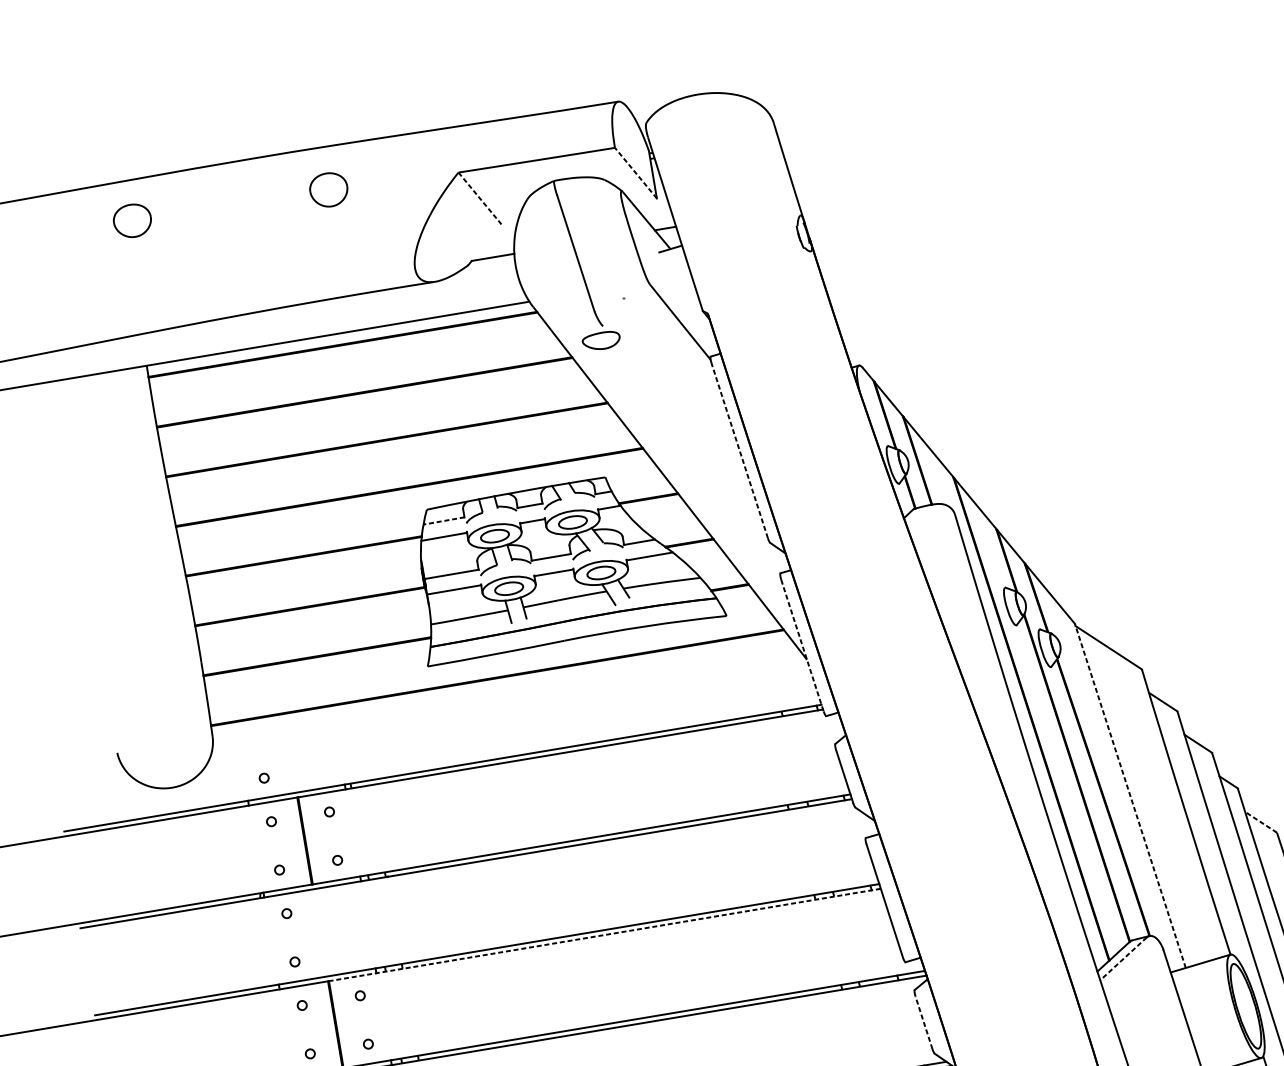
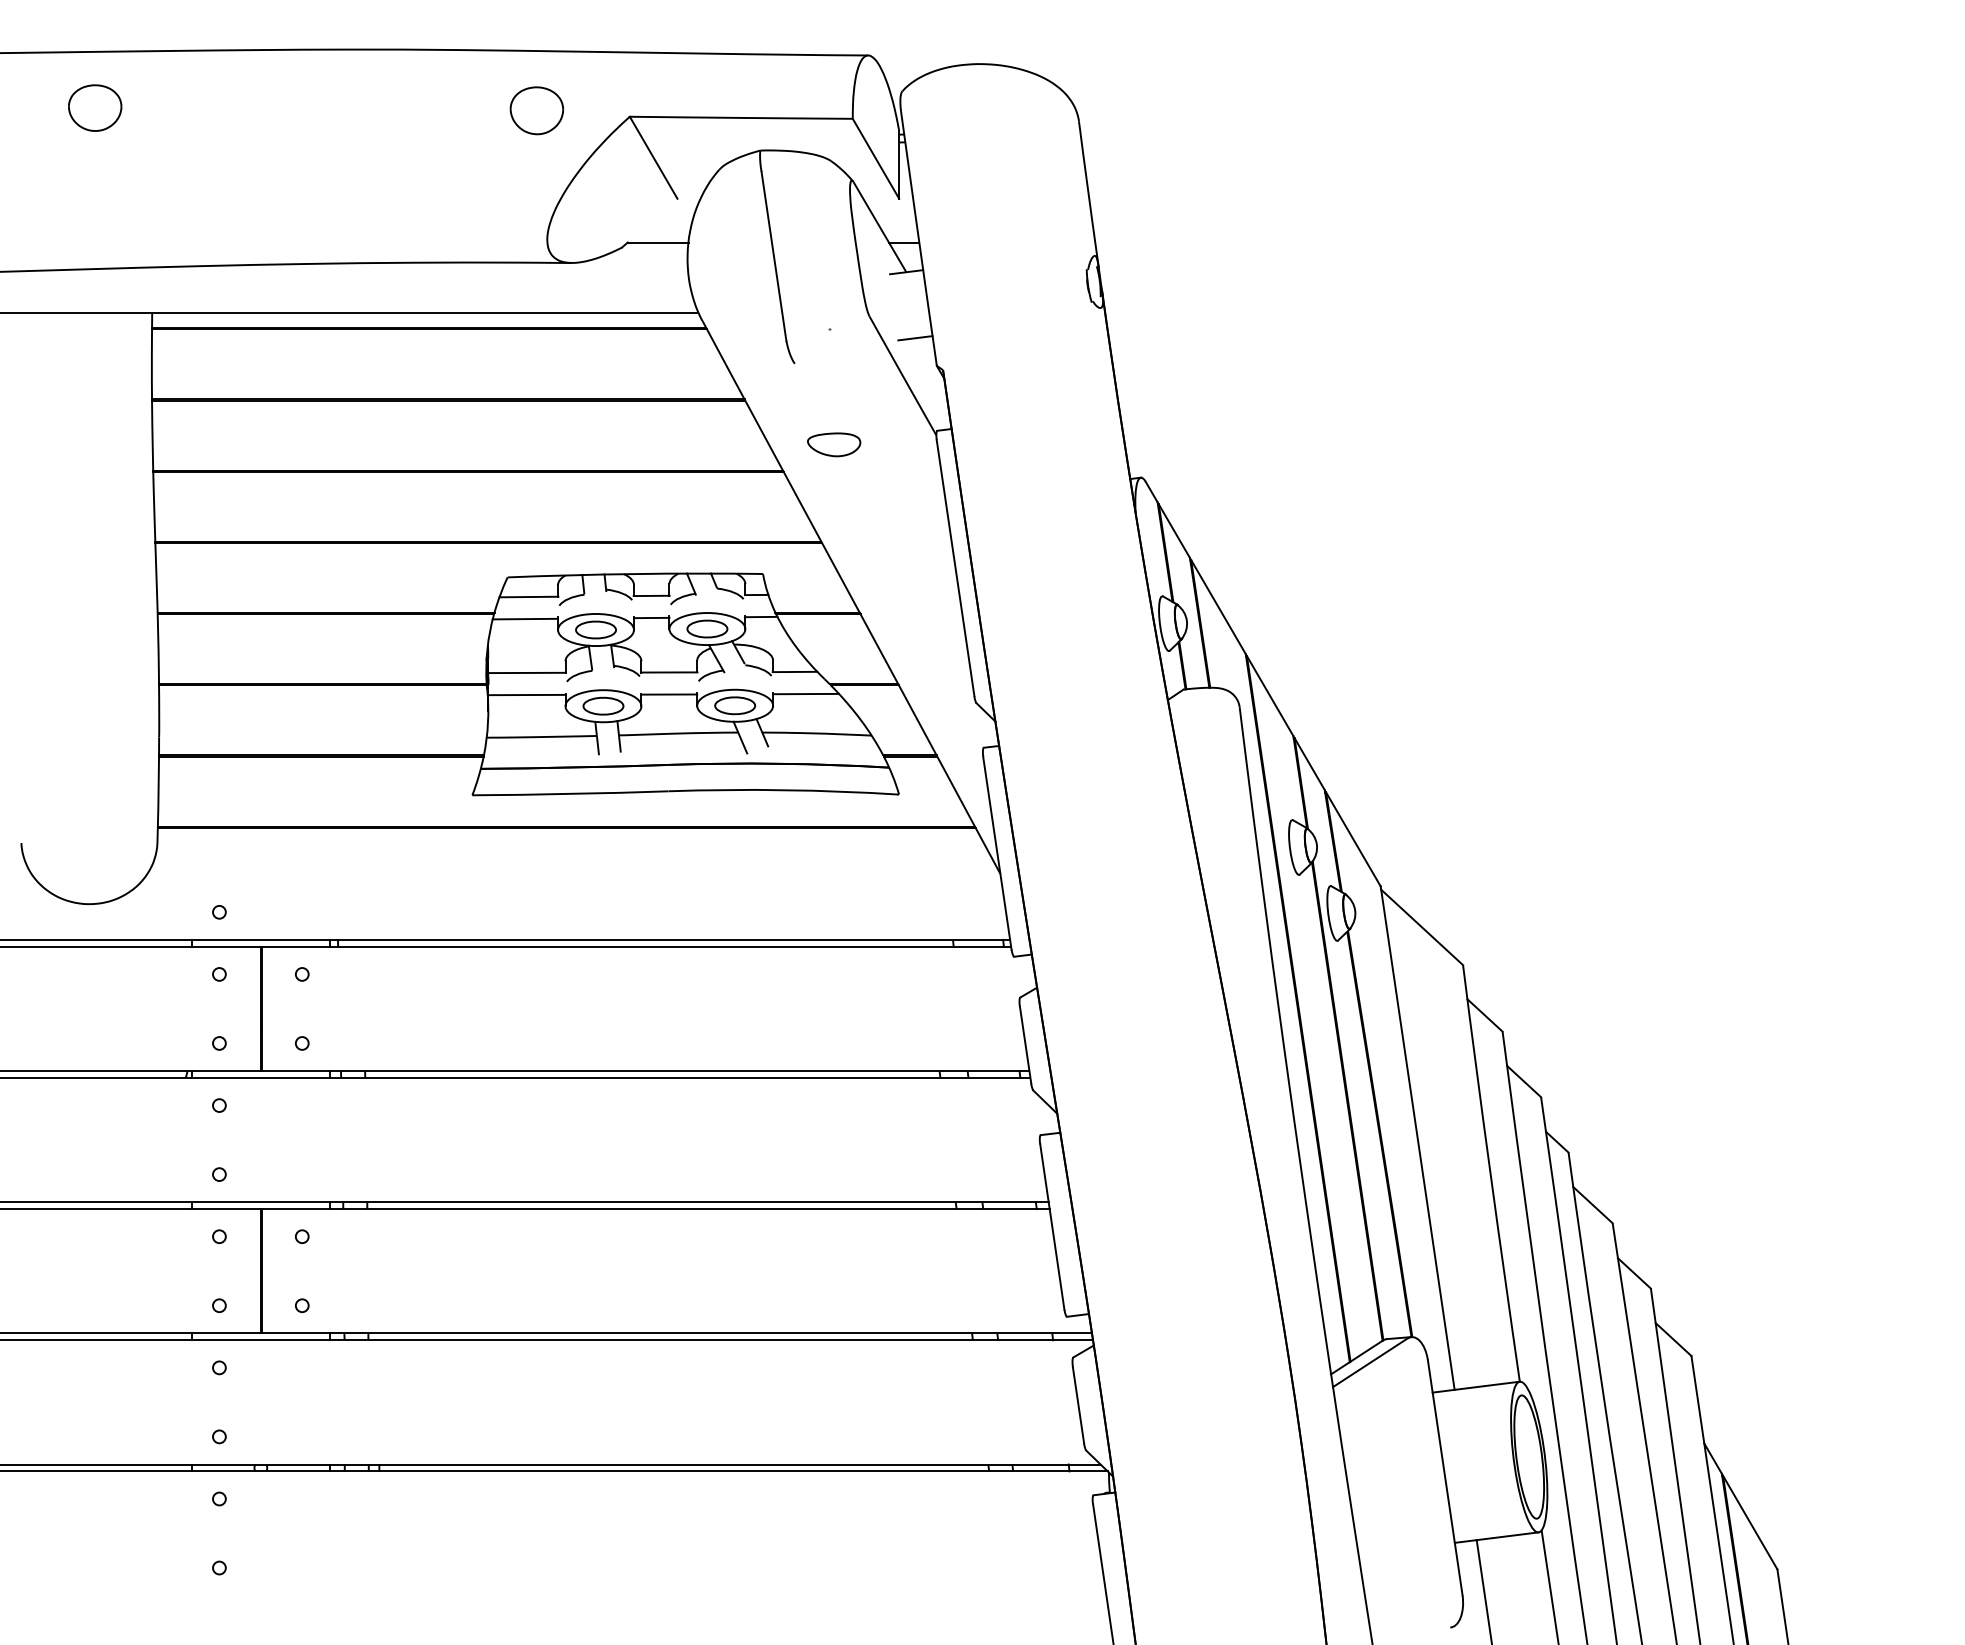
line: (635, 173) -> (875, 158), dashed -> solid
part: (328, 189) -> (536, 110), moved
line: (479, 199) -> (653, 158), dashed -> solid
part: (132, 220) -> (95, 107), moved
line: (684, 294) -> (915, 338), added
part: (601, 340) -> (834, 444), moved
line: (739, 450) -> (955, 567), dashed -> solid
line: (443, 521) -> (528, 597), dashed -> solid
line: (802, 645) -> (997, 853), dashed -> solid
line: (1130, 795) -> (1417, 1137), dashed -> solid
line: (1260, 822) -> (1592, 1205), dashed -> solid
line: (604, 935) -> (655, 1209), dashed -> solid
line: (1123, 958) -> (1370, 1362), dashed -> solid
line: (924, 1023) -> (1078, 1405), dashed -> solid

